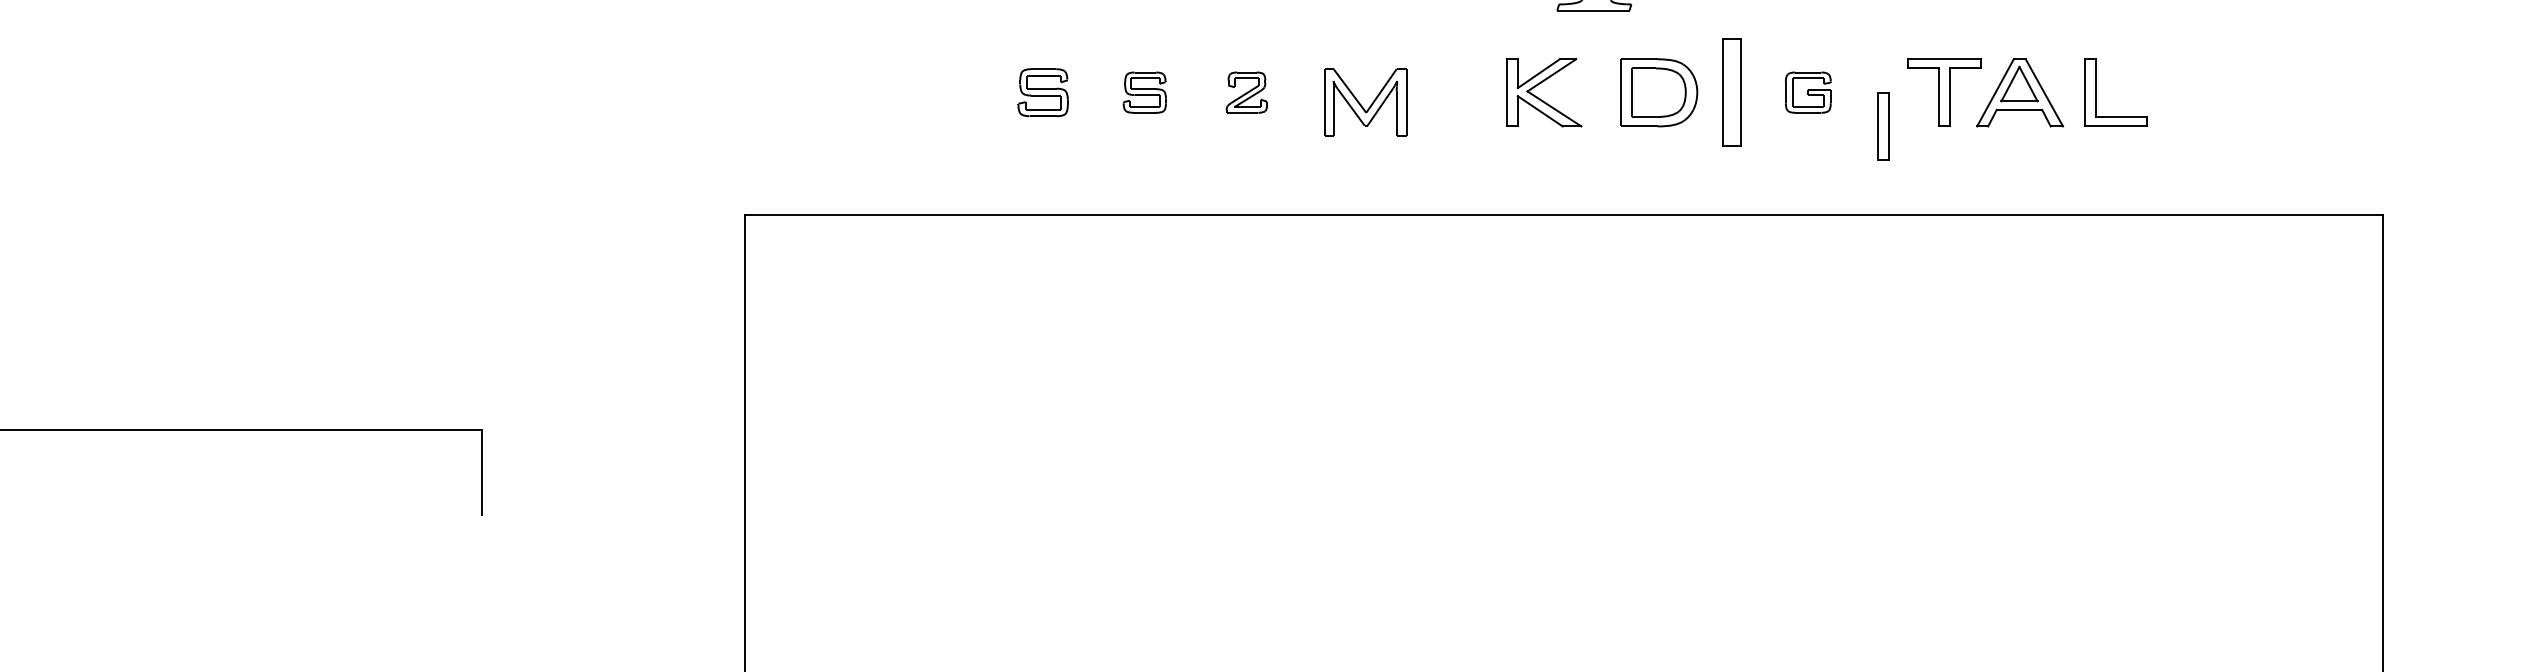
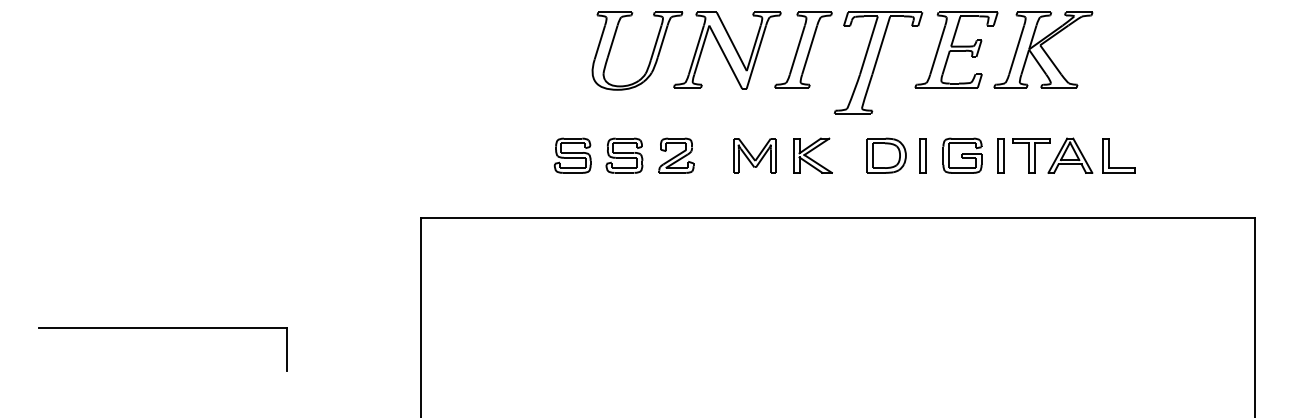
part: (1042, 92) -> (572, 155), size x1.43
part: (1144, 92) -> (624, 155), size x1.67
part: (1246, 92) -> (676, 155), size x1.67
part: (1543, 92) -> (812, 155), moved
part: (1729, 92) -> (922, 155), size x0.62
part: (1808, 92) -> (962, 155), size x1.67
part: (1364, 102) -> (754, 155), moved
part: (1882, 125) -> (1000, 155), moved

